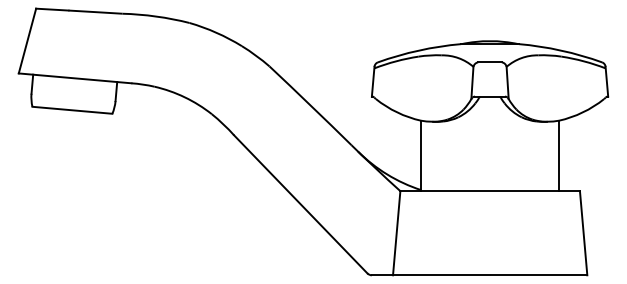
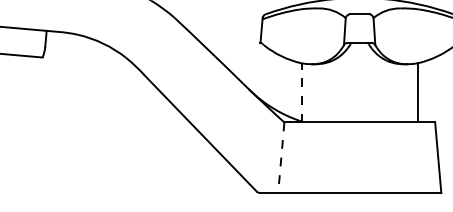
line: (421, 155) -> (302, 92), solid -> dashed
line: (396, 233) -> (281, 158), solid -> dashed

